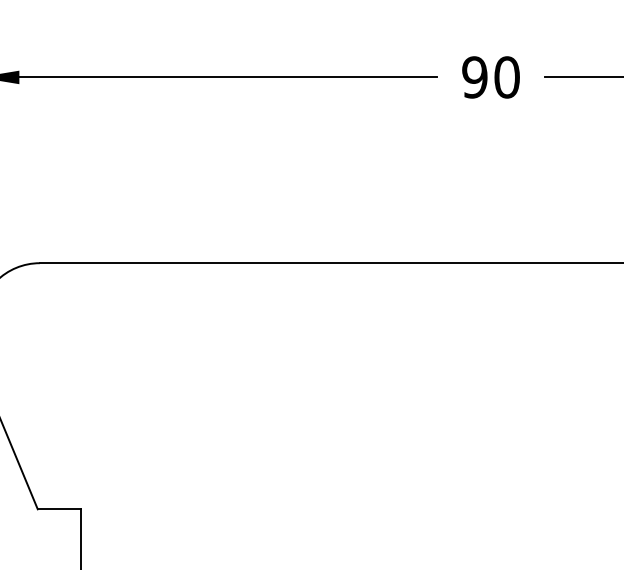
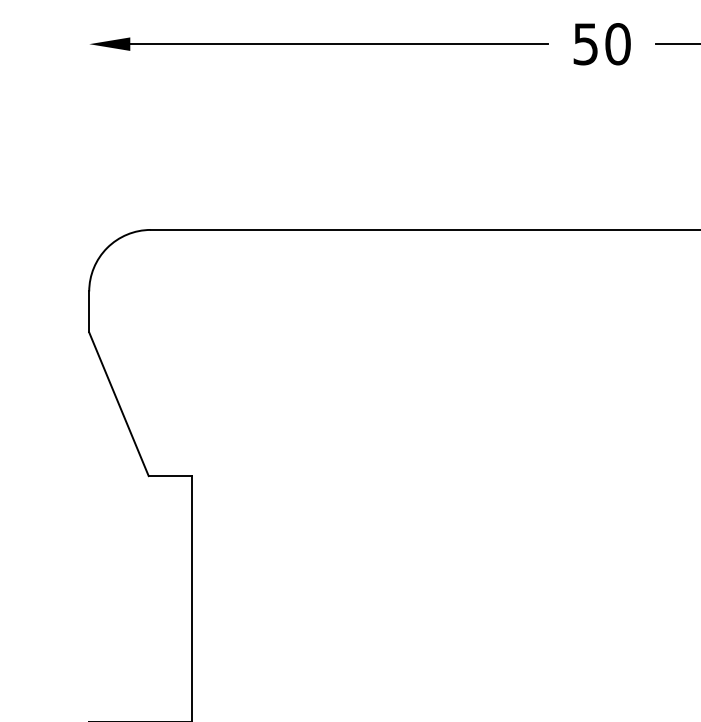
text: (474, 77) -> (585, 44), 90 -> 50

